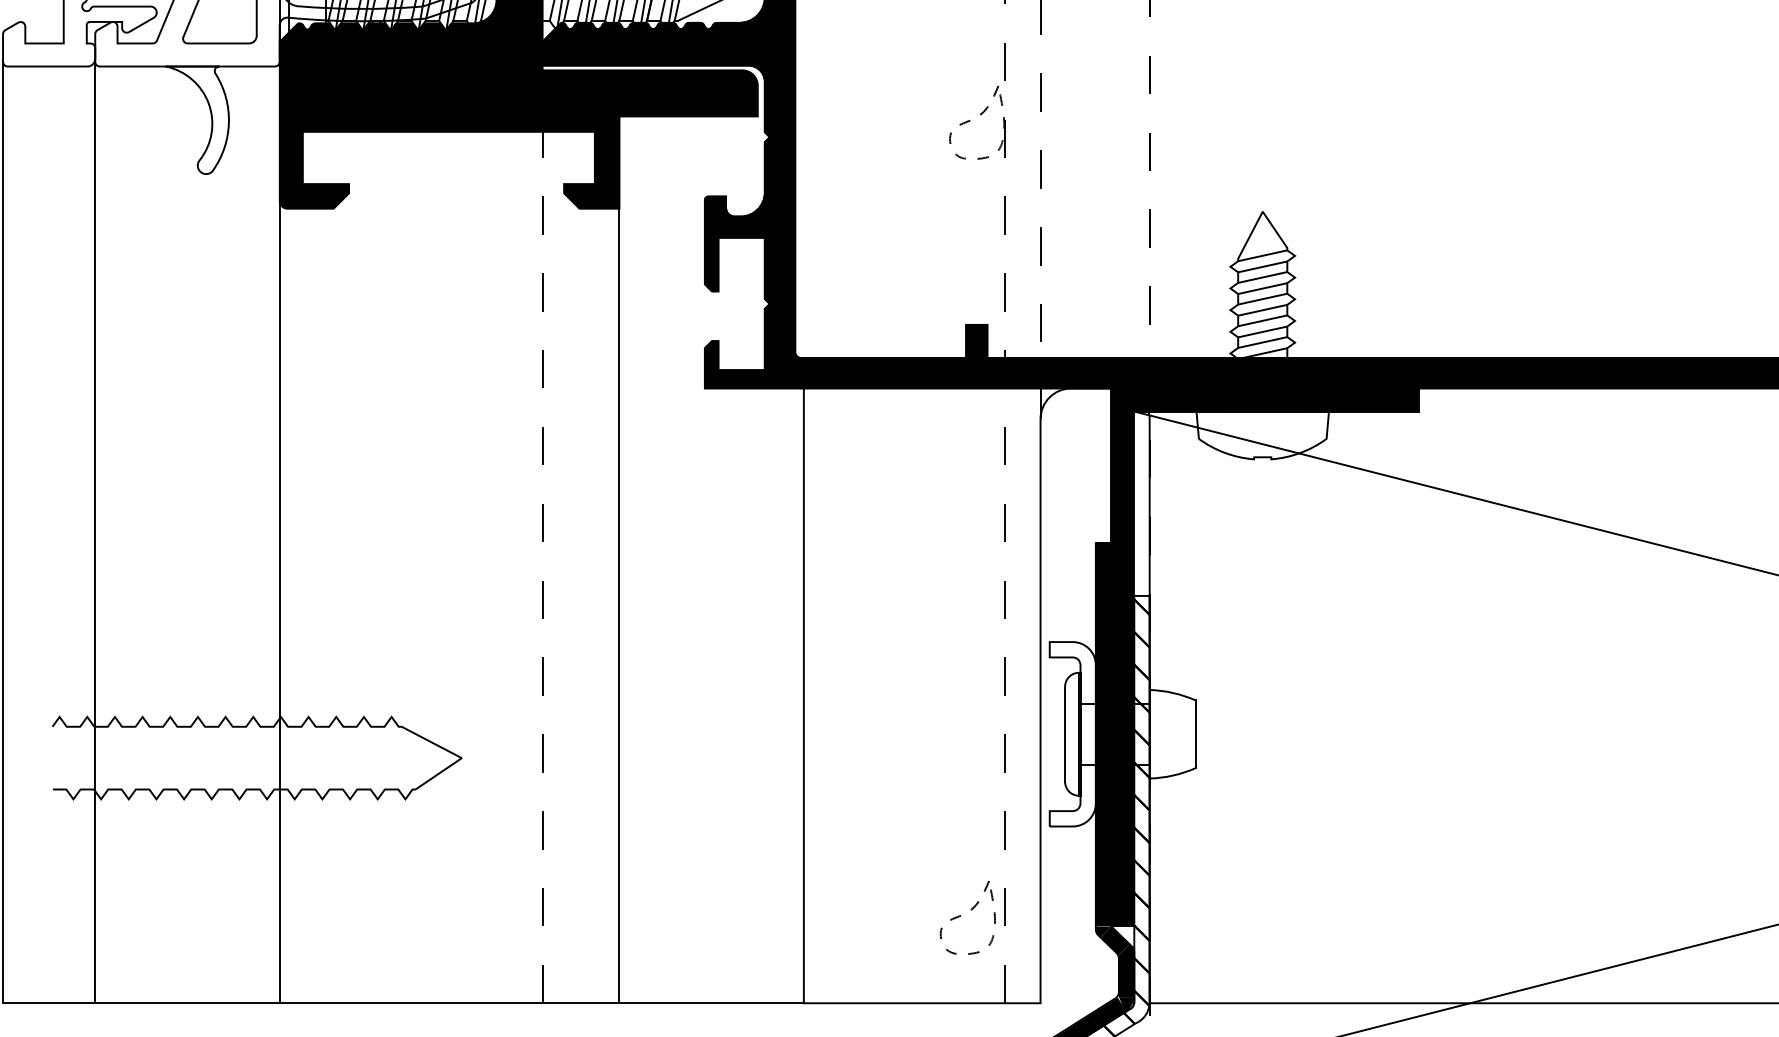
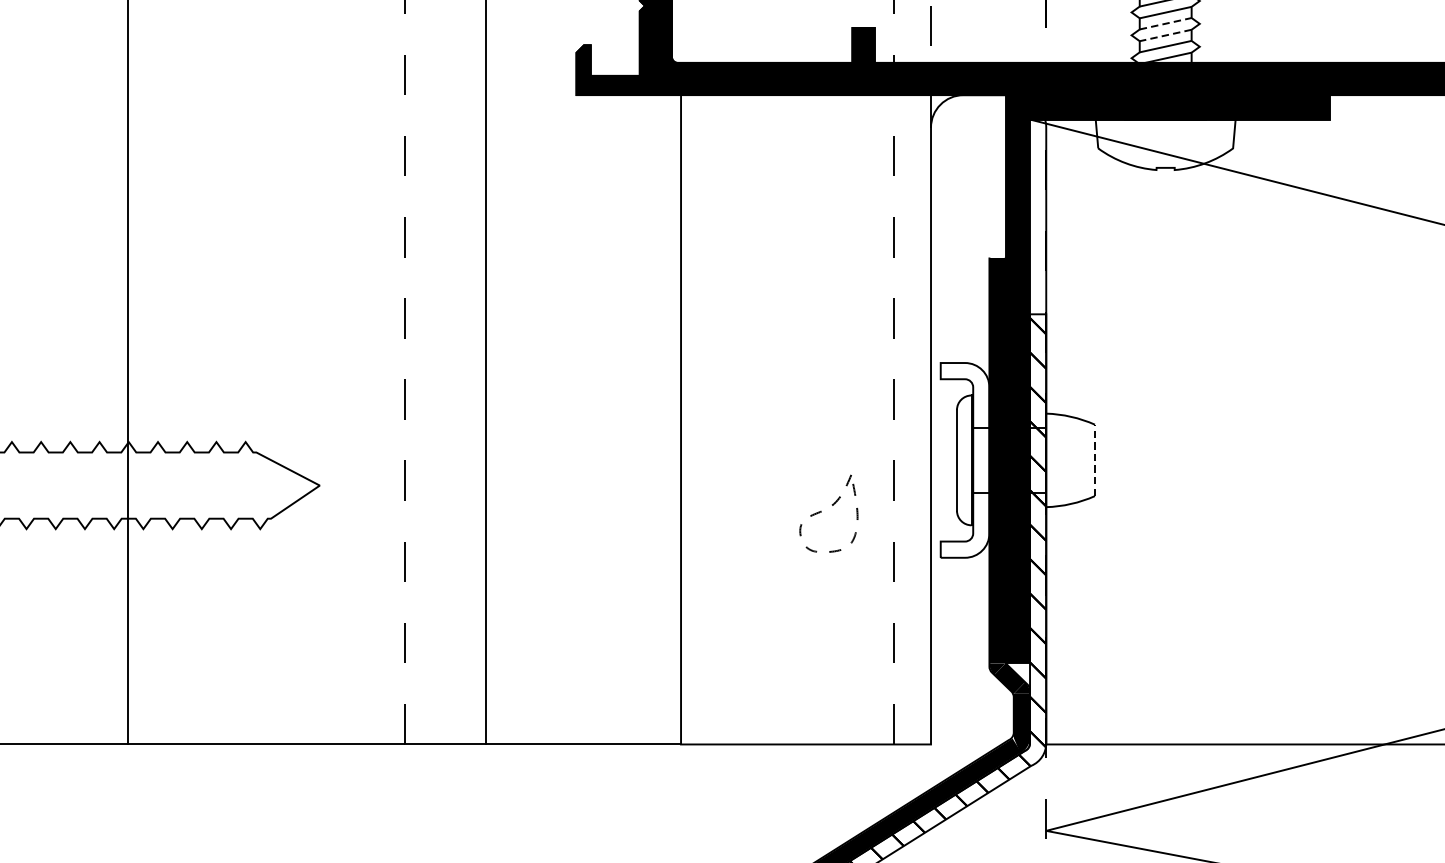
line: (1263, 320) -> (1166, 23), solid -> dashed
line: (1262, 332) -> (1165, 36), solid -> dashed
line: (1195, 734) -> (1094, 460), solid -> dashed
part: (961, 916) -> (822, 512), moved

